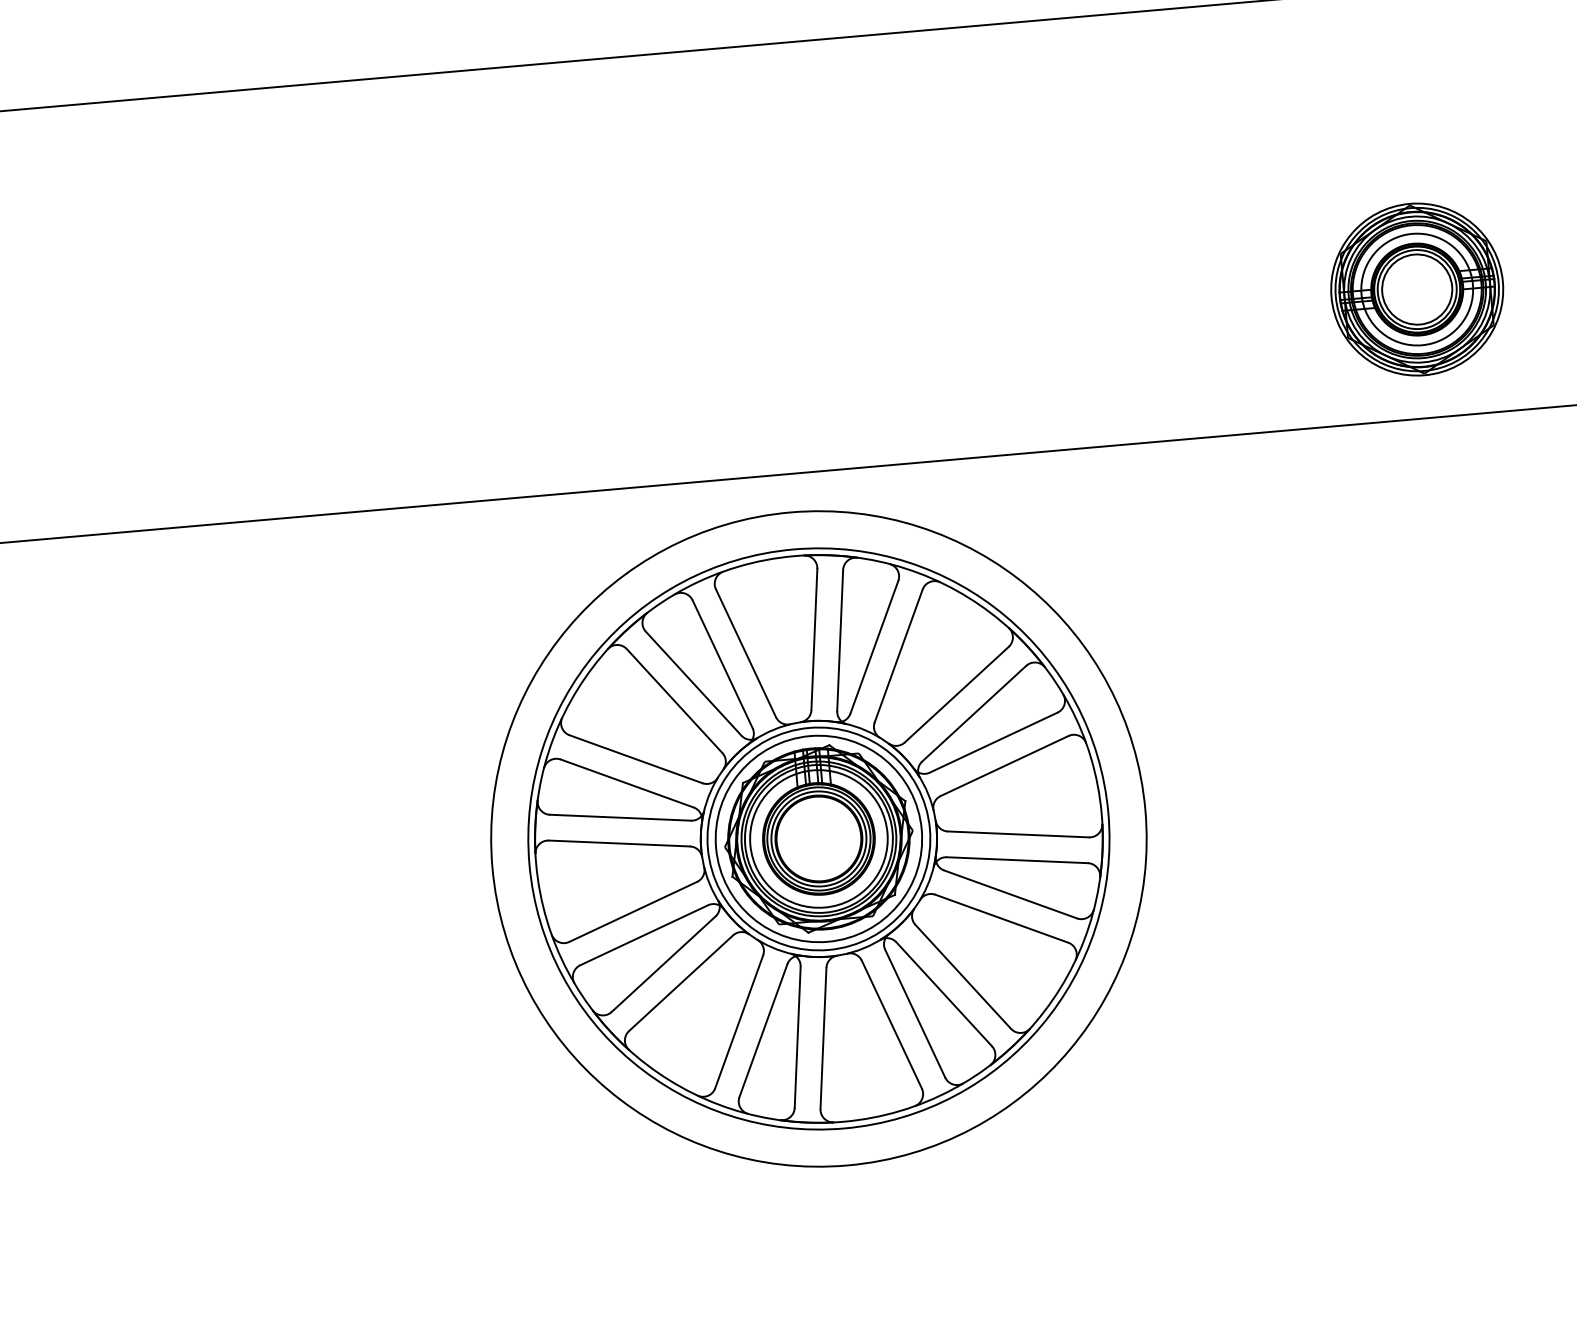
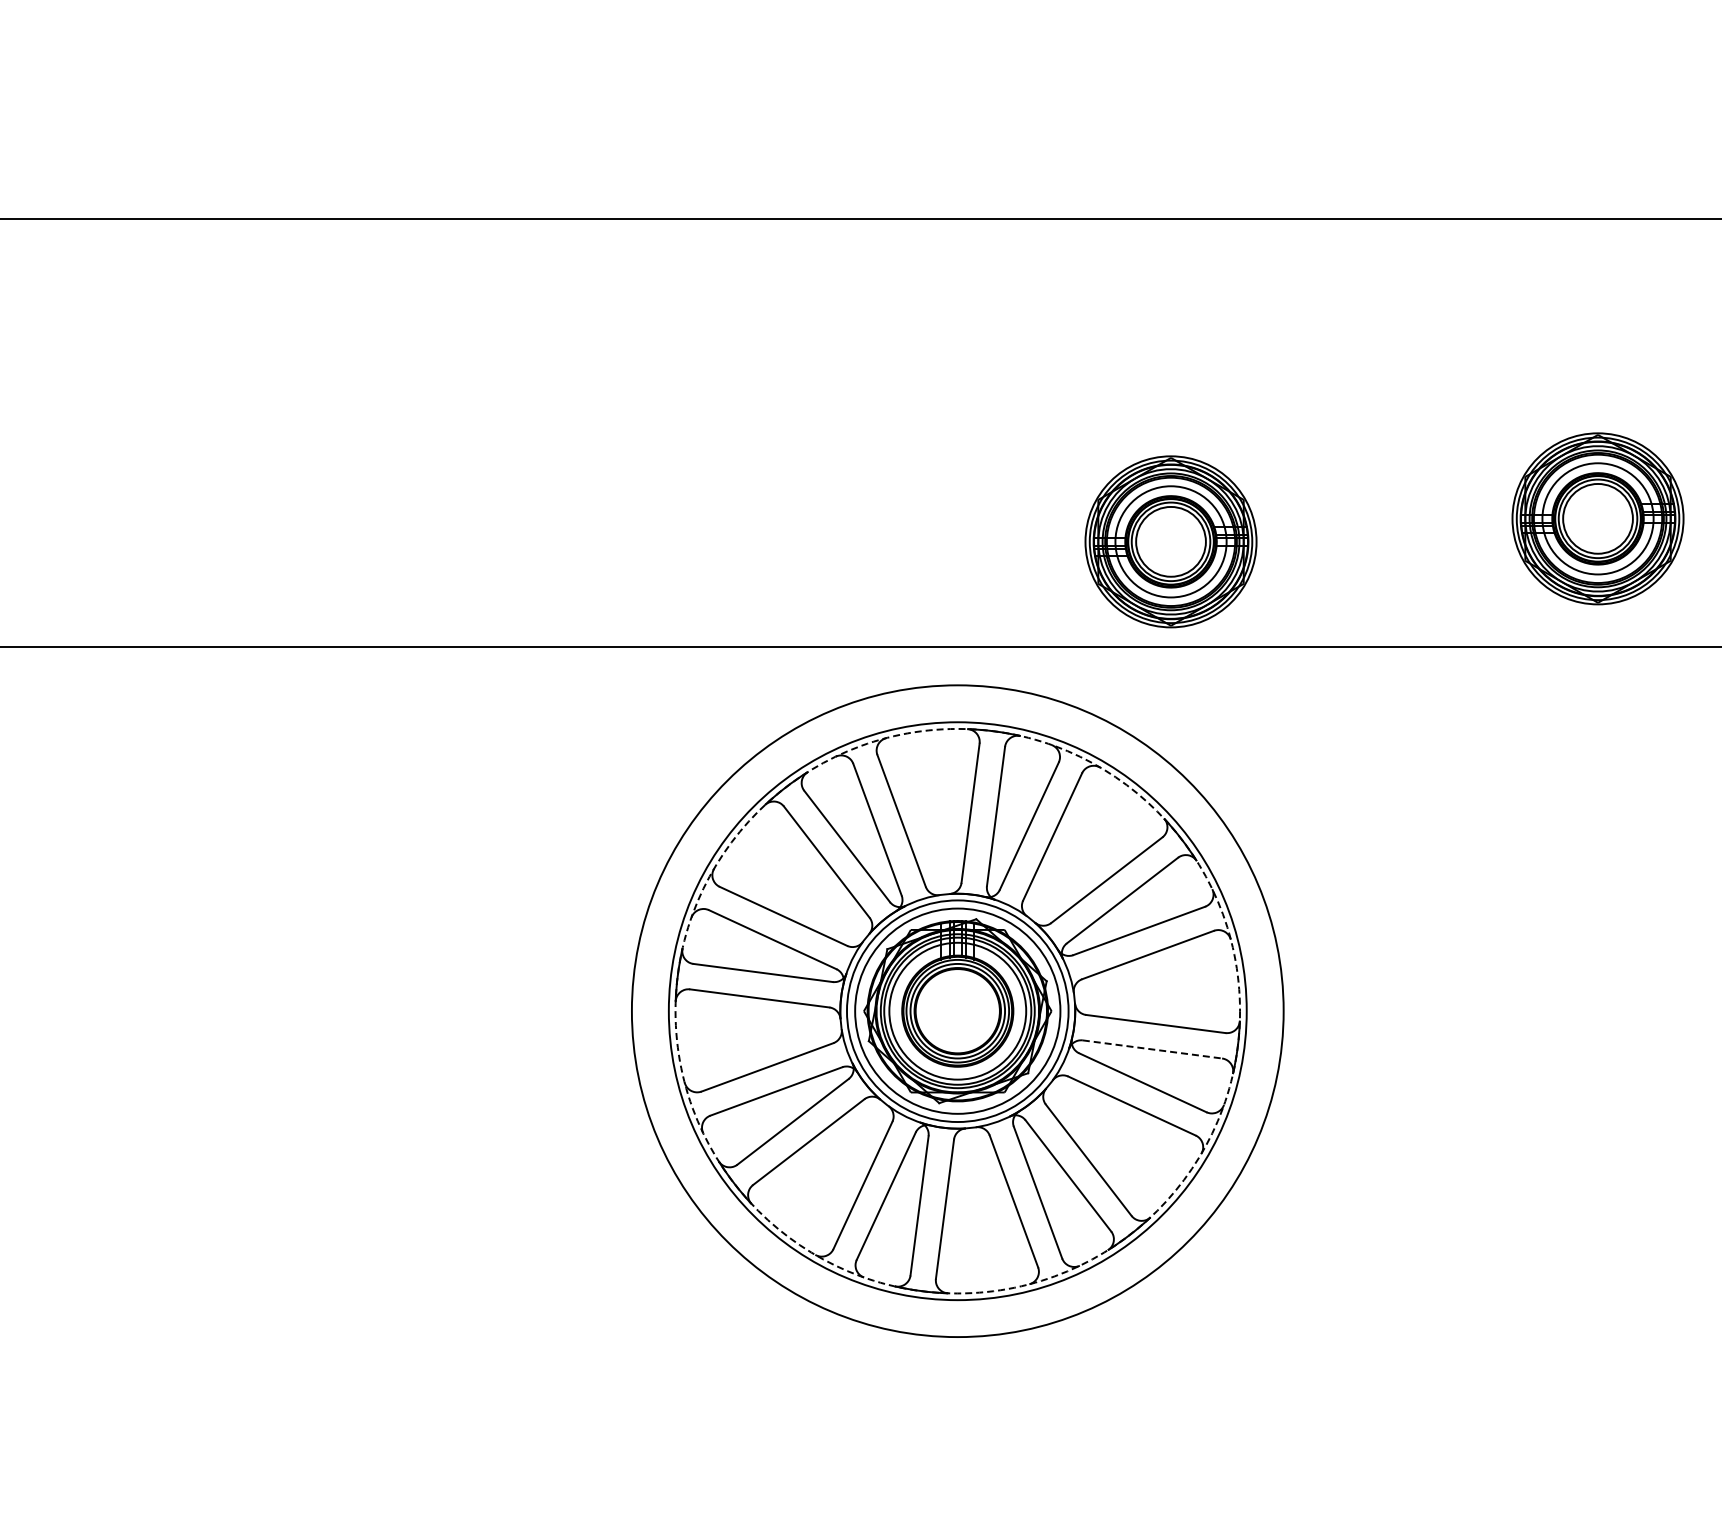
part: (990, 349) -> (1170, 541), added
circle: (818, 838) -> (957, 1010), solid -> dashed
line: (1017, 860) -> (1152, 1049), solid -> dashed

